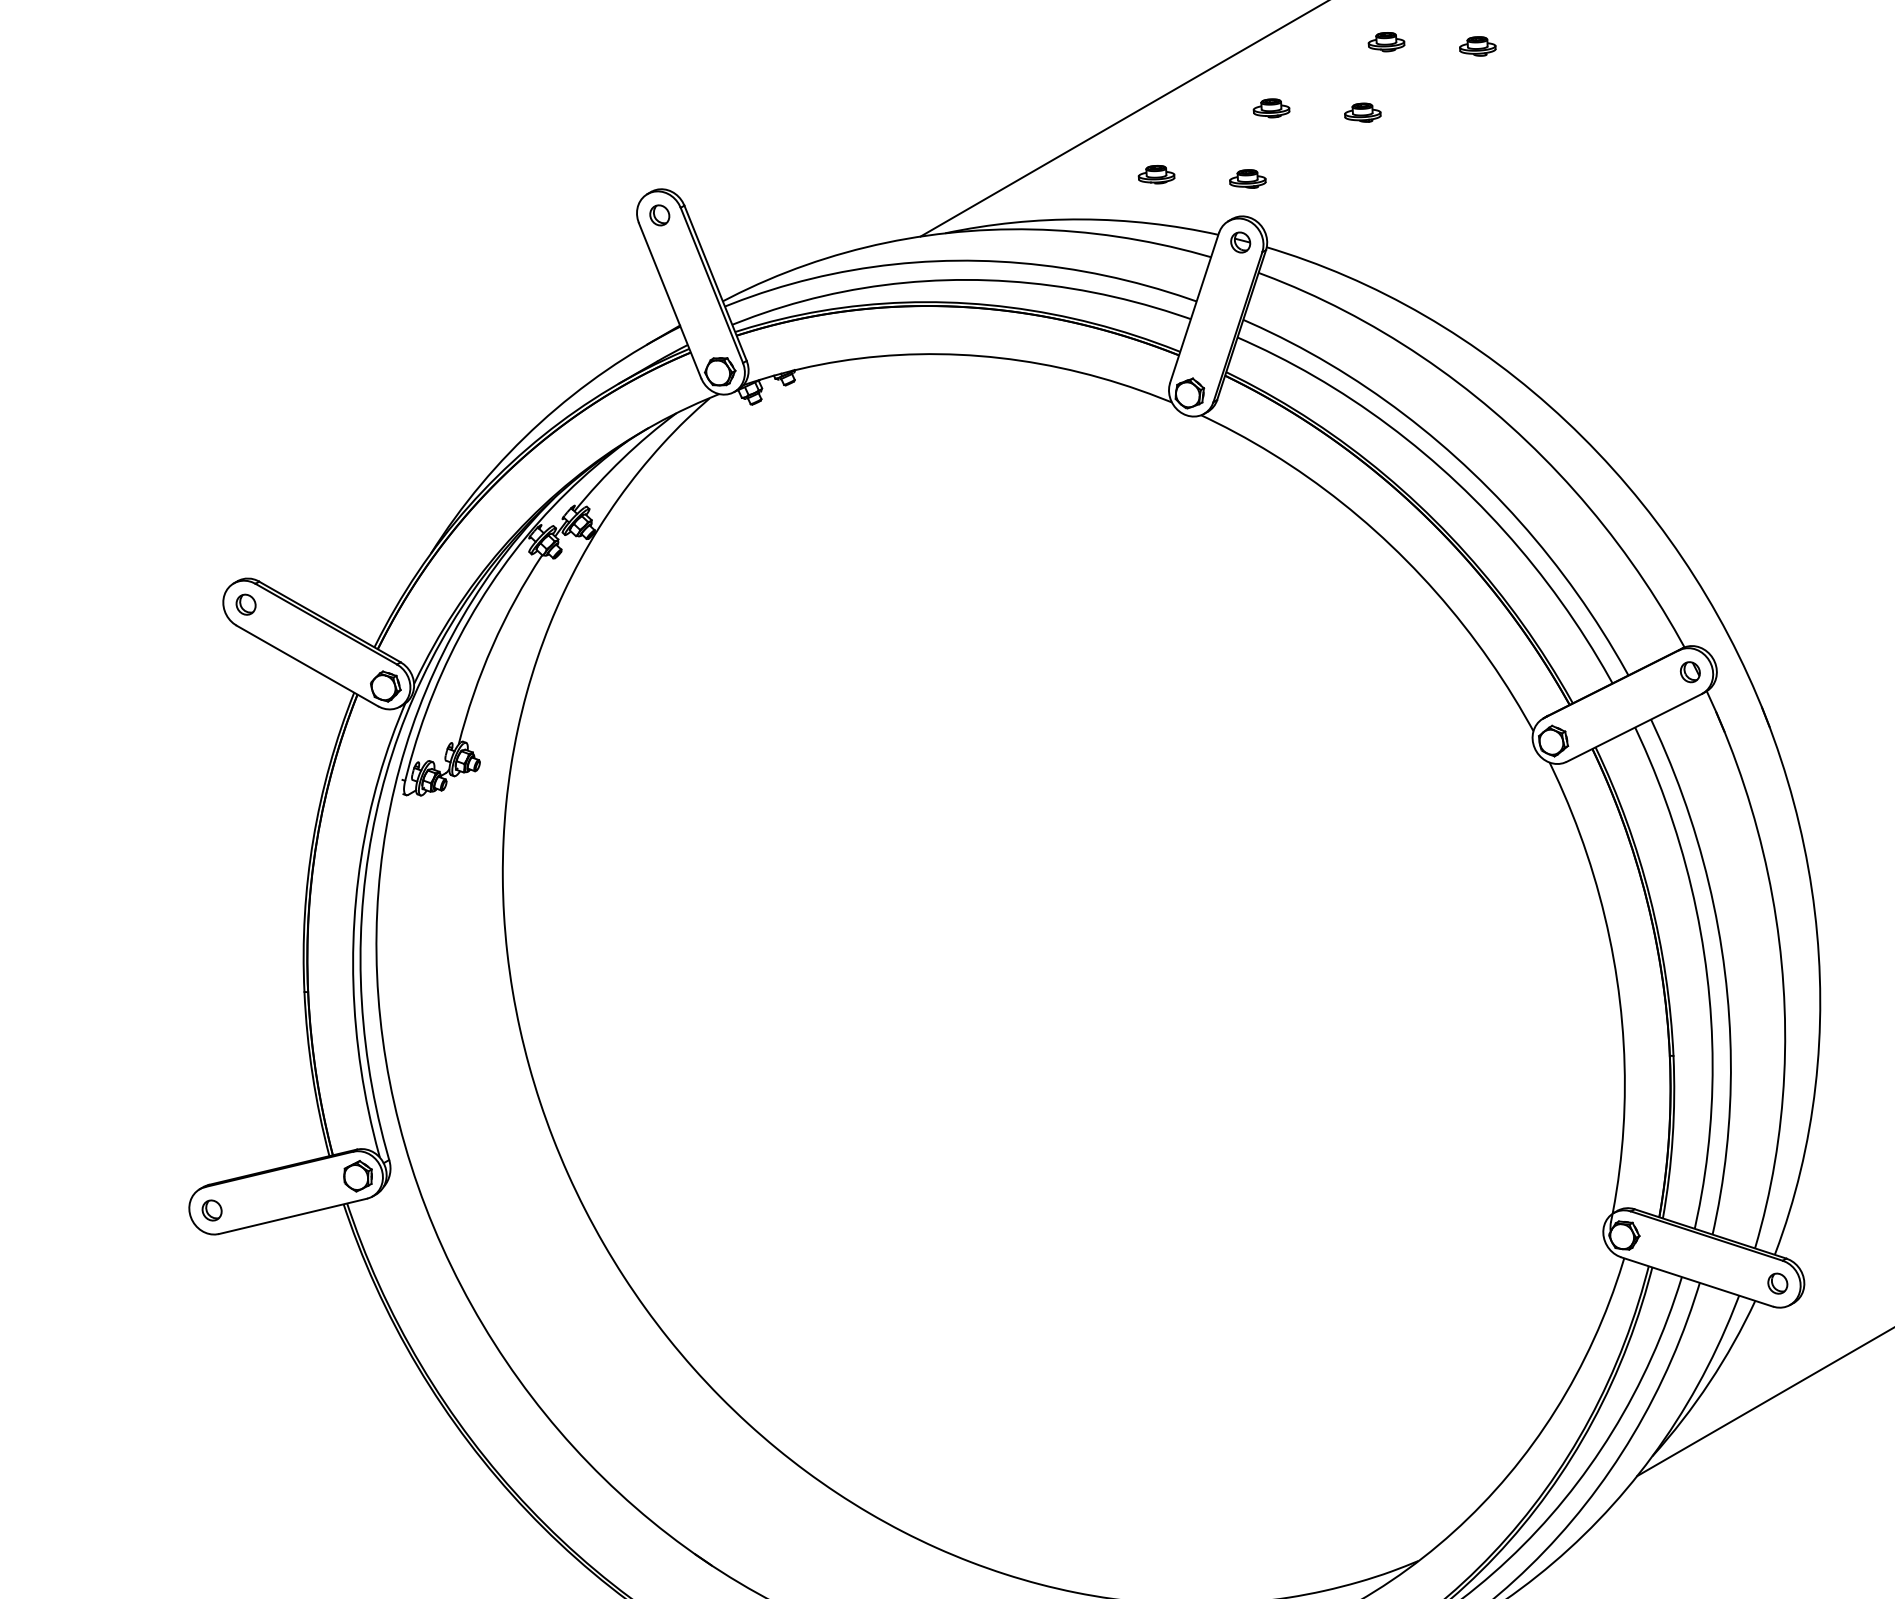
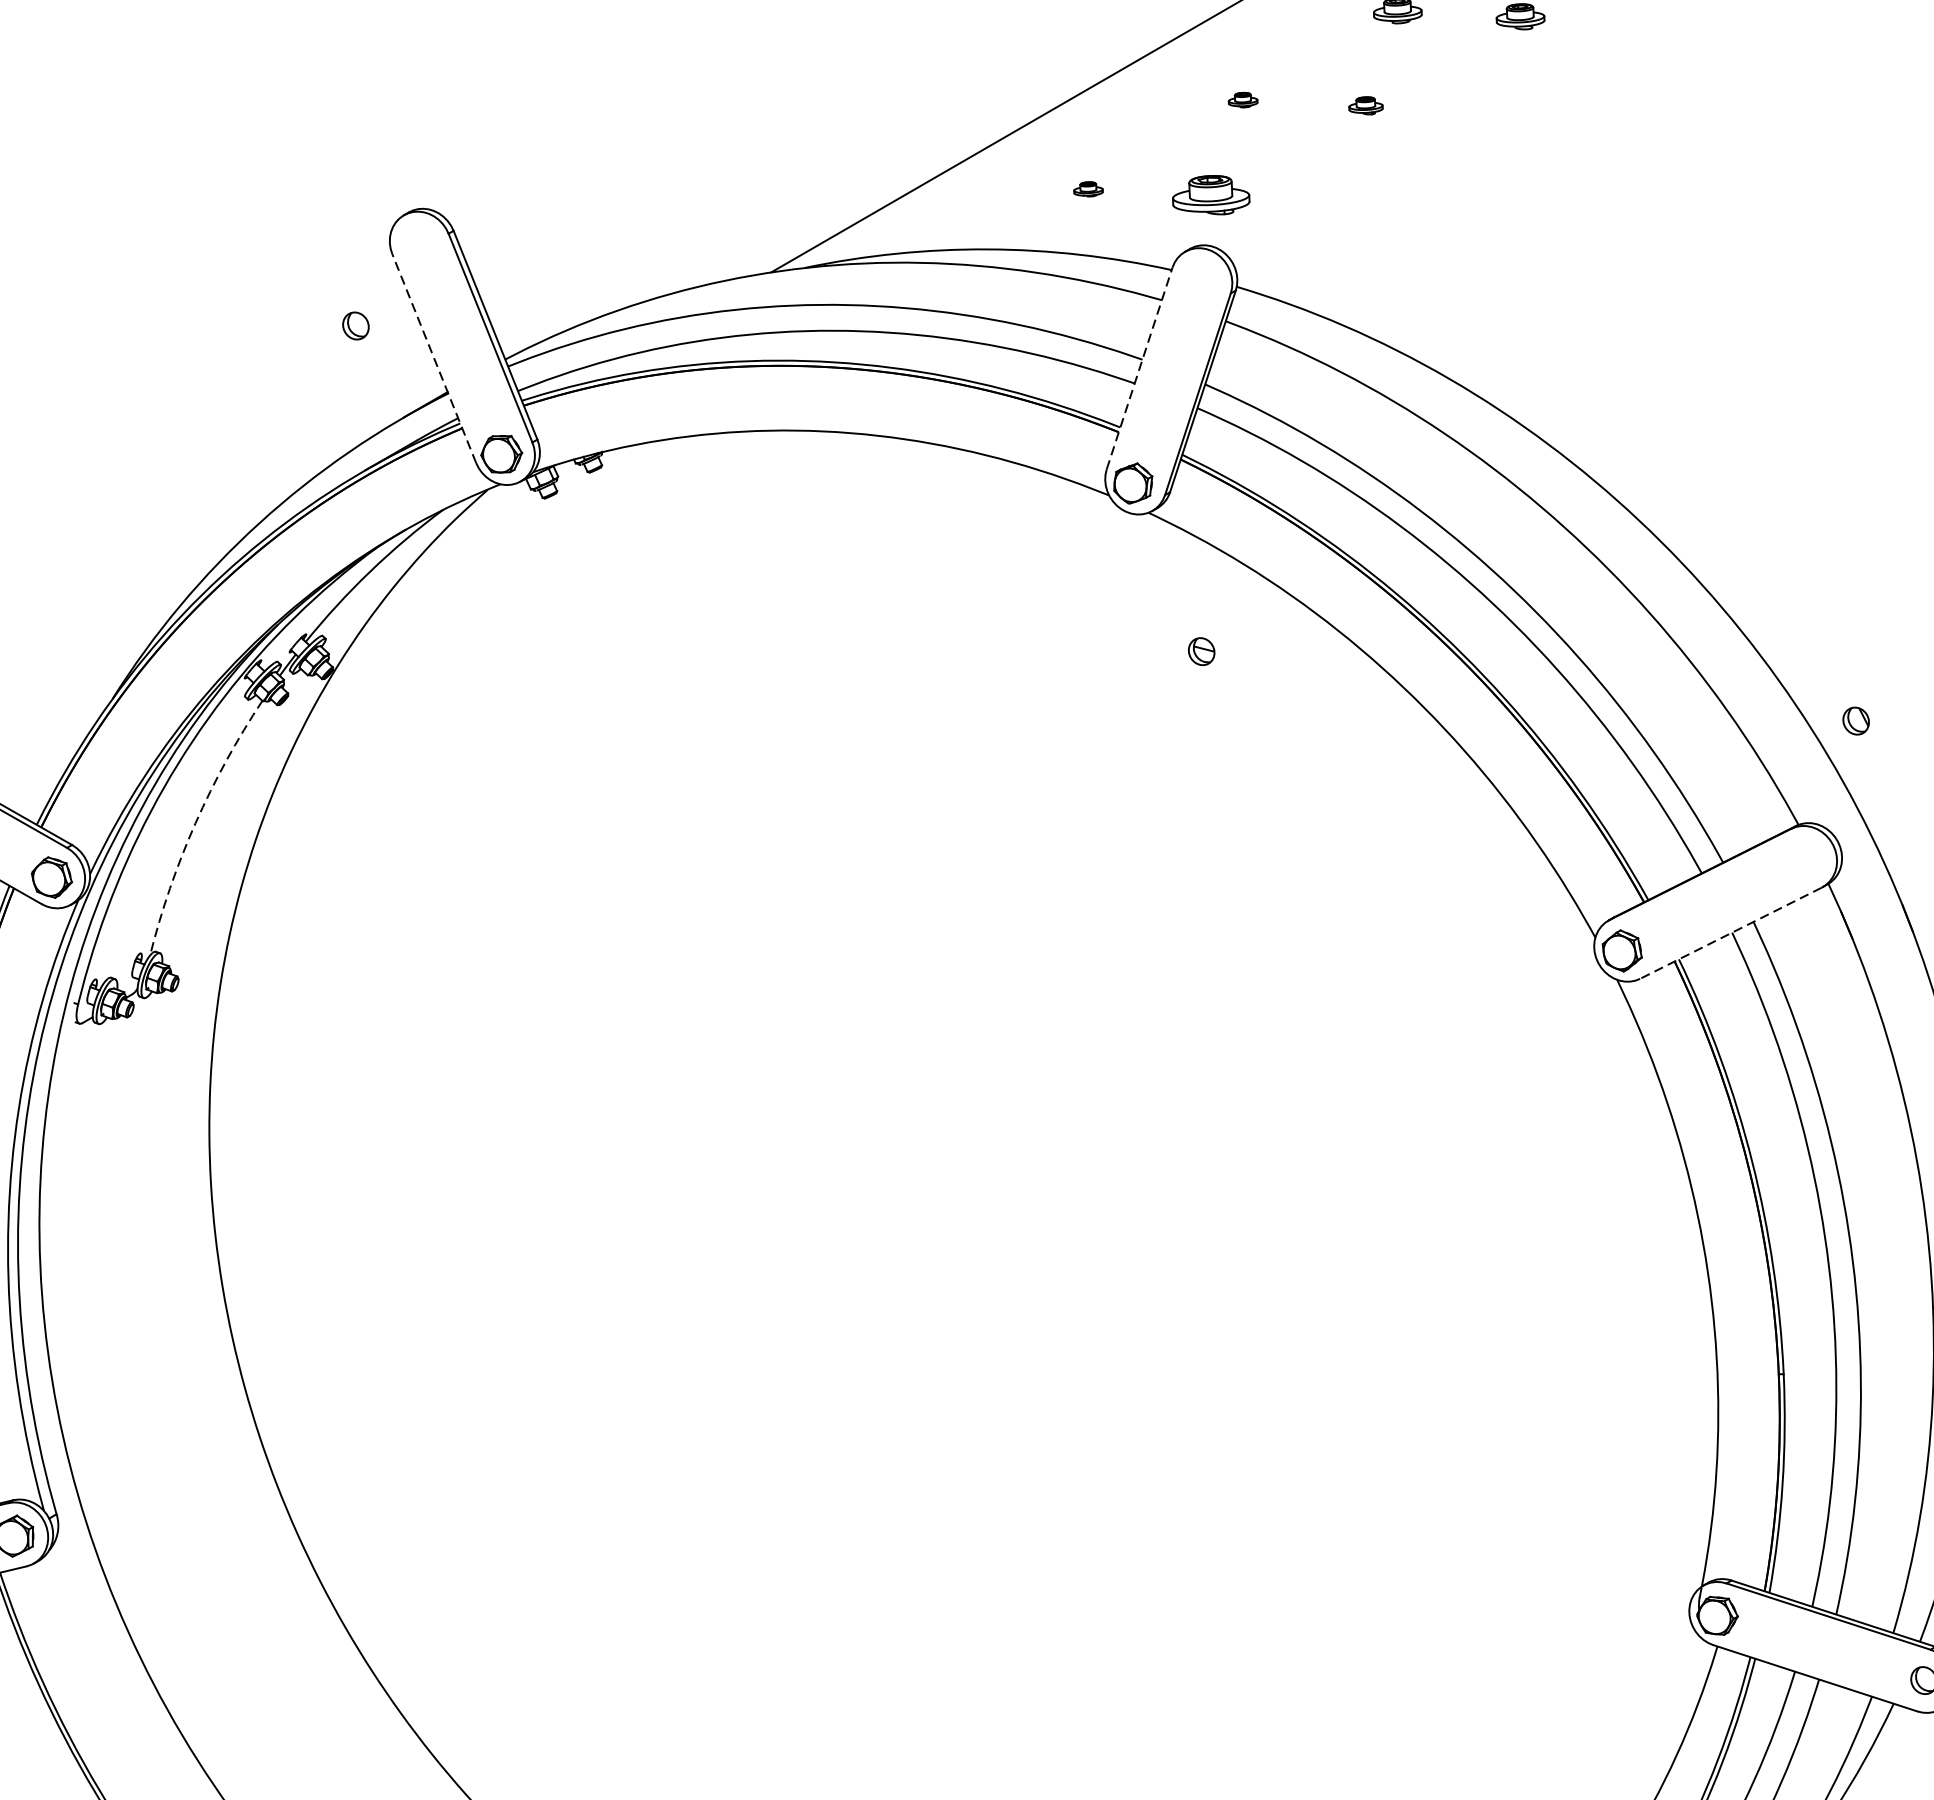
part: (1271, 108) -> (1243, 100), size x0.6
part: (1362, 112) -> (1365, 105), size x0.7
part: (1156, 174) -> (1088, 188), size x0.6
part: (1247, 178) -> (1210, 194), size x1.6
part: (659, 215) -> (355, 326), moved
part: (1240, 242) -> (1201, 651), moved
line: (670, 300) -> (434, 358), solid -> dashed
line: (1194, 307) -> (1139, 367), solid -> dashed
arc: (492, 646) -> (195, 823), solid -> dashed
part: (1689, 672) -> (1854, 721), moved
line: (1634, 728) -> (1731, 933), solid -> dashed

